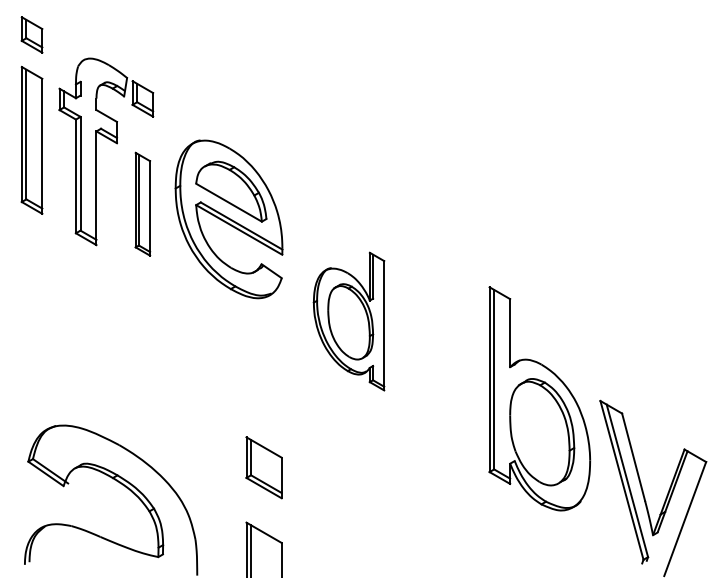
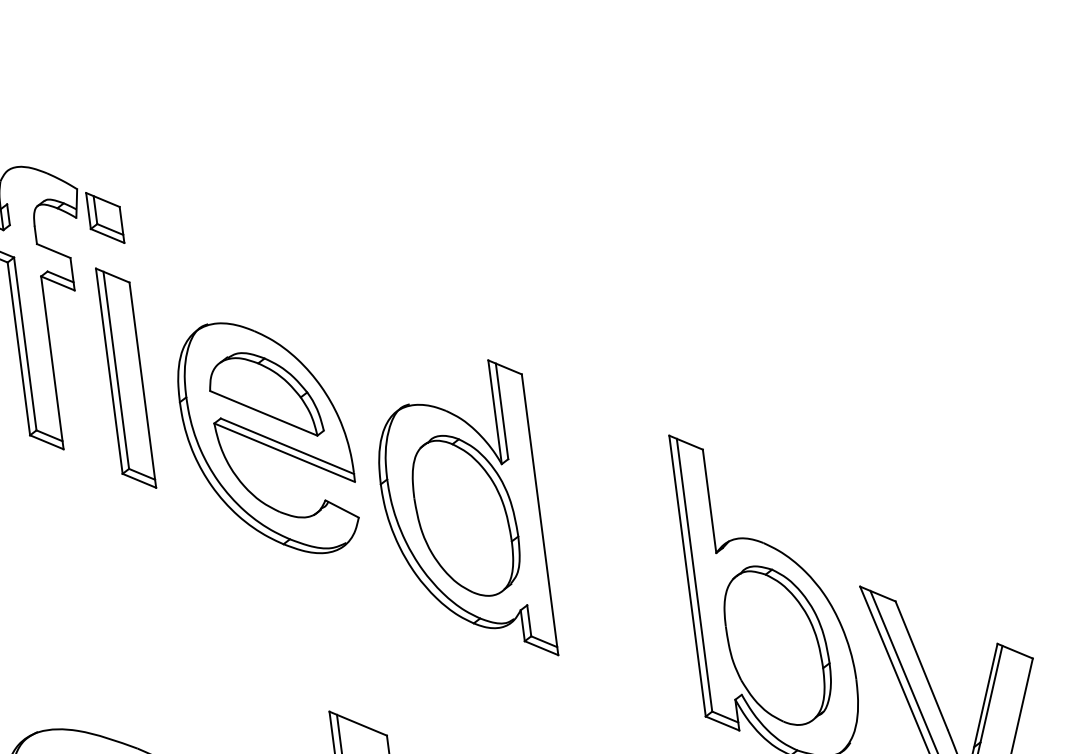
part: (142, 203) -> (125, 376), size x1.43
part: (228, 219) -> (266, 438), moved
part: (348, 321) -> (461, 515), size x1.43

